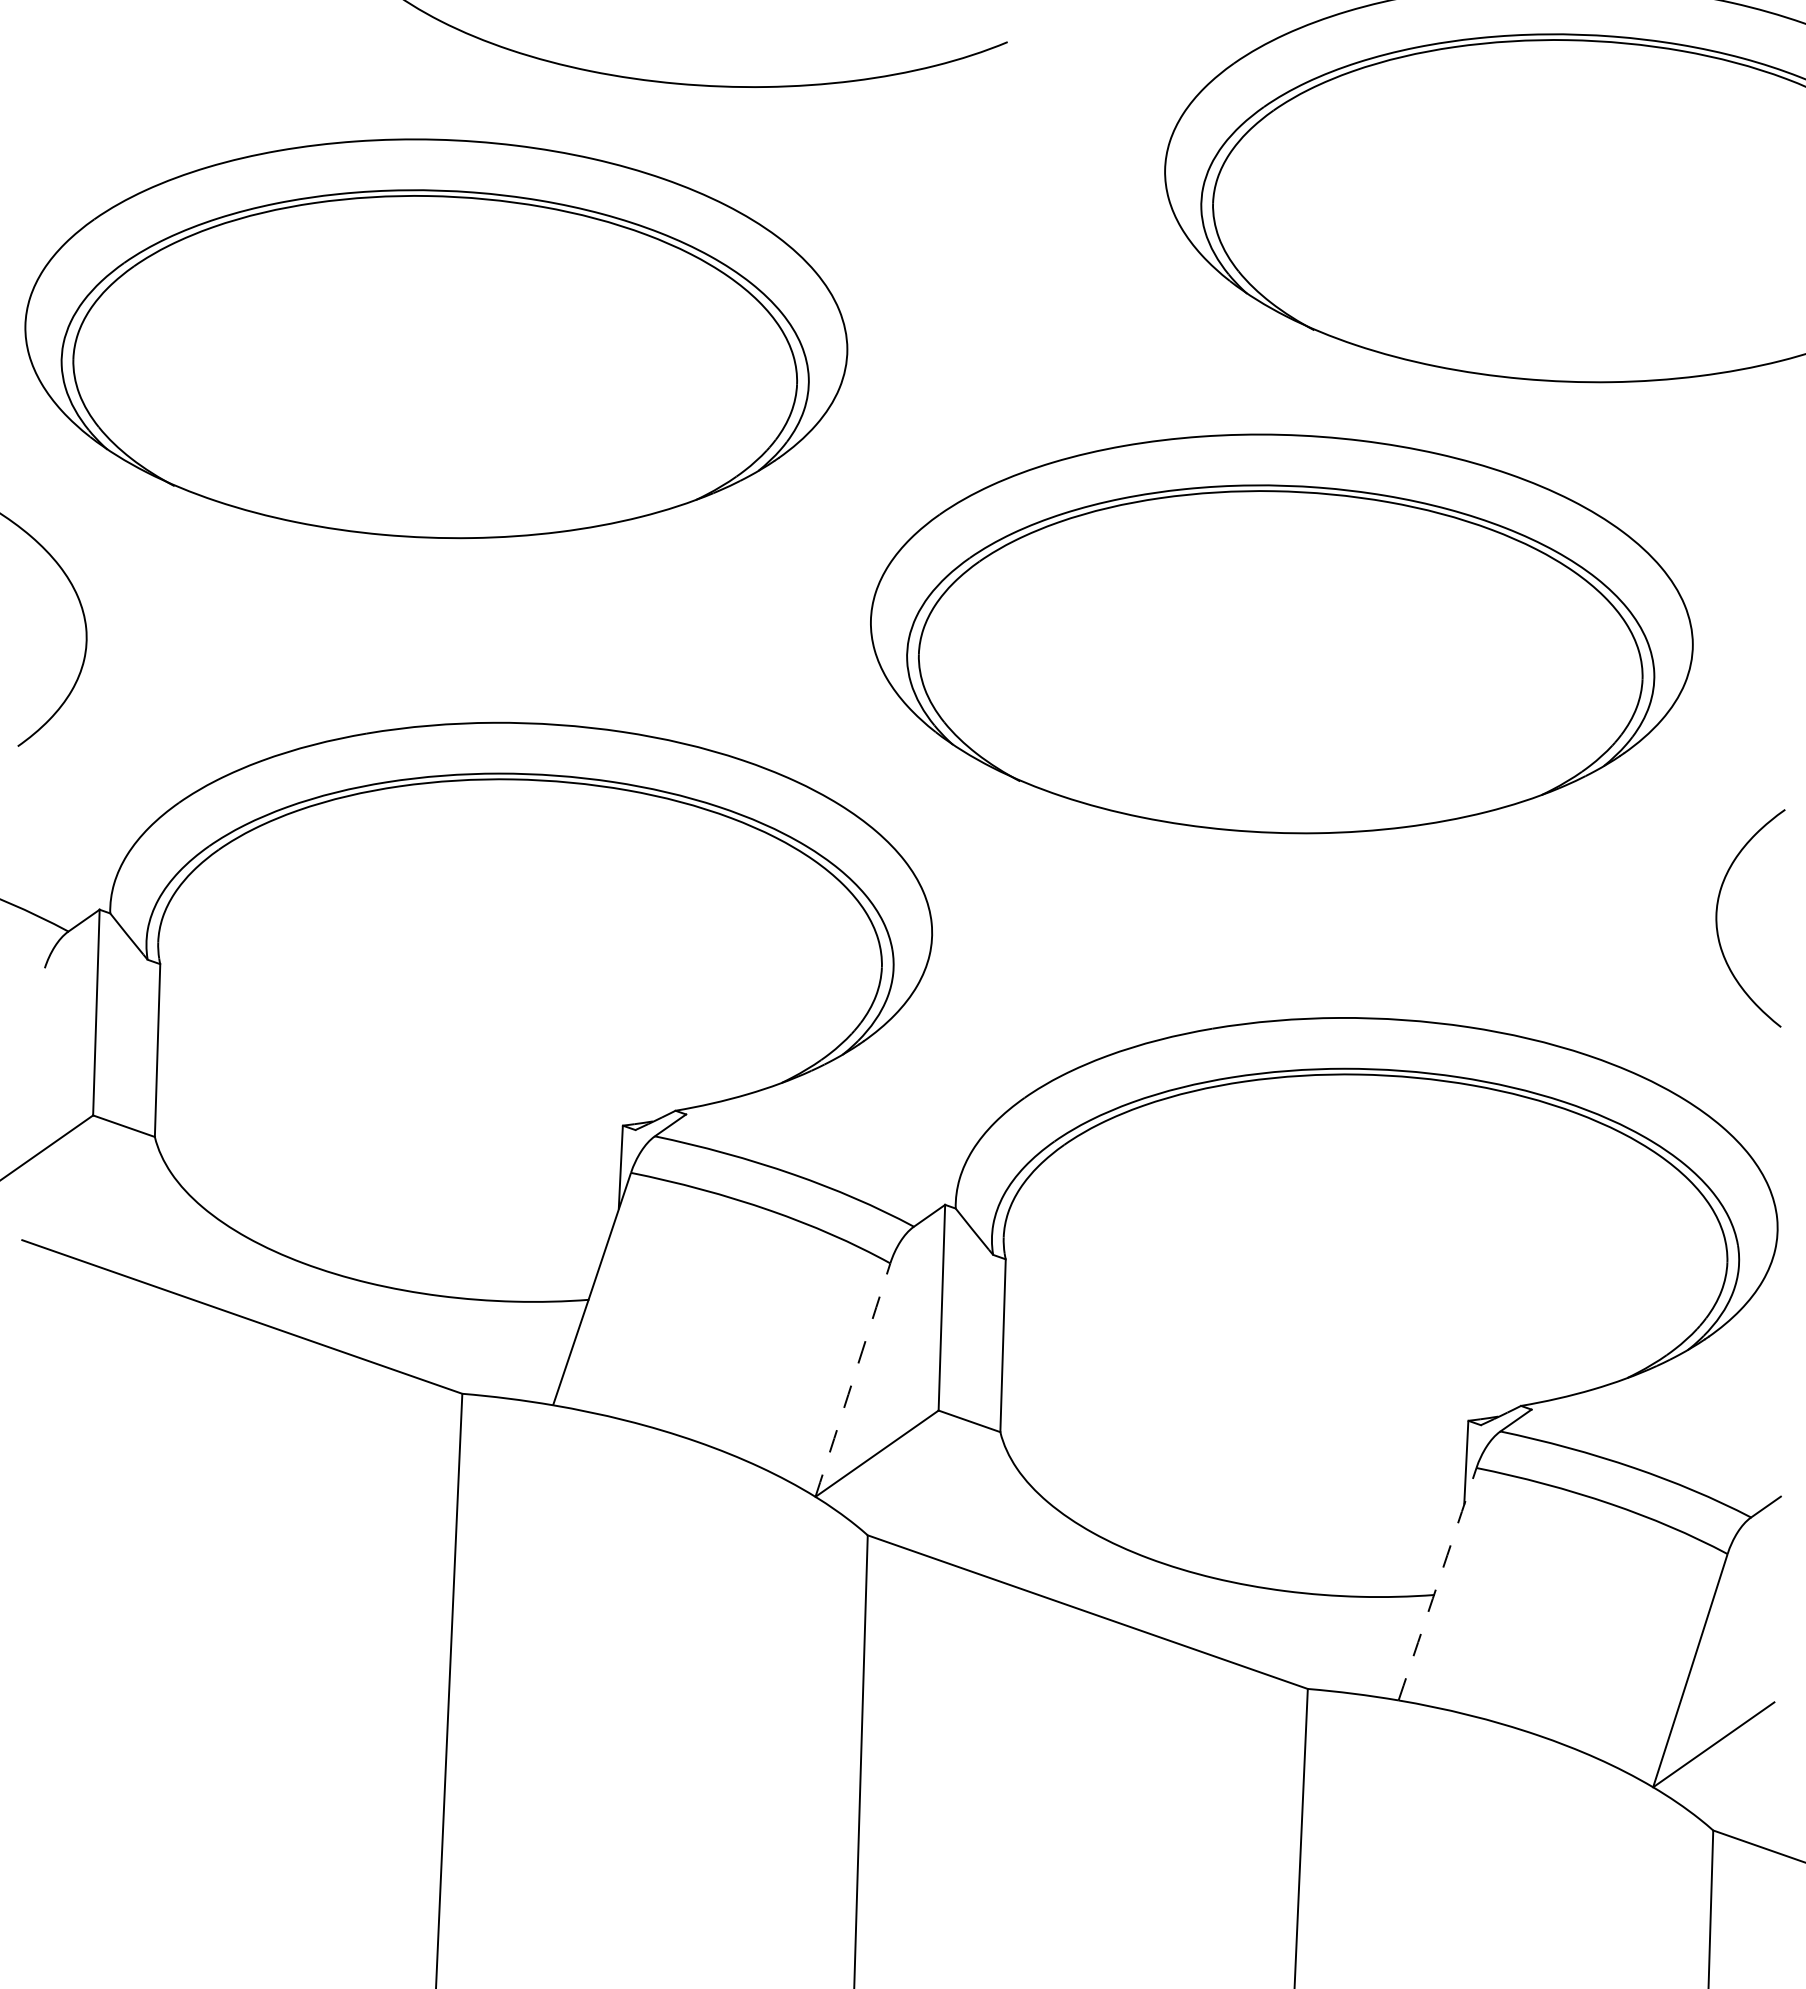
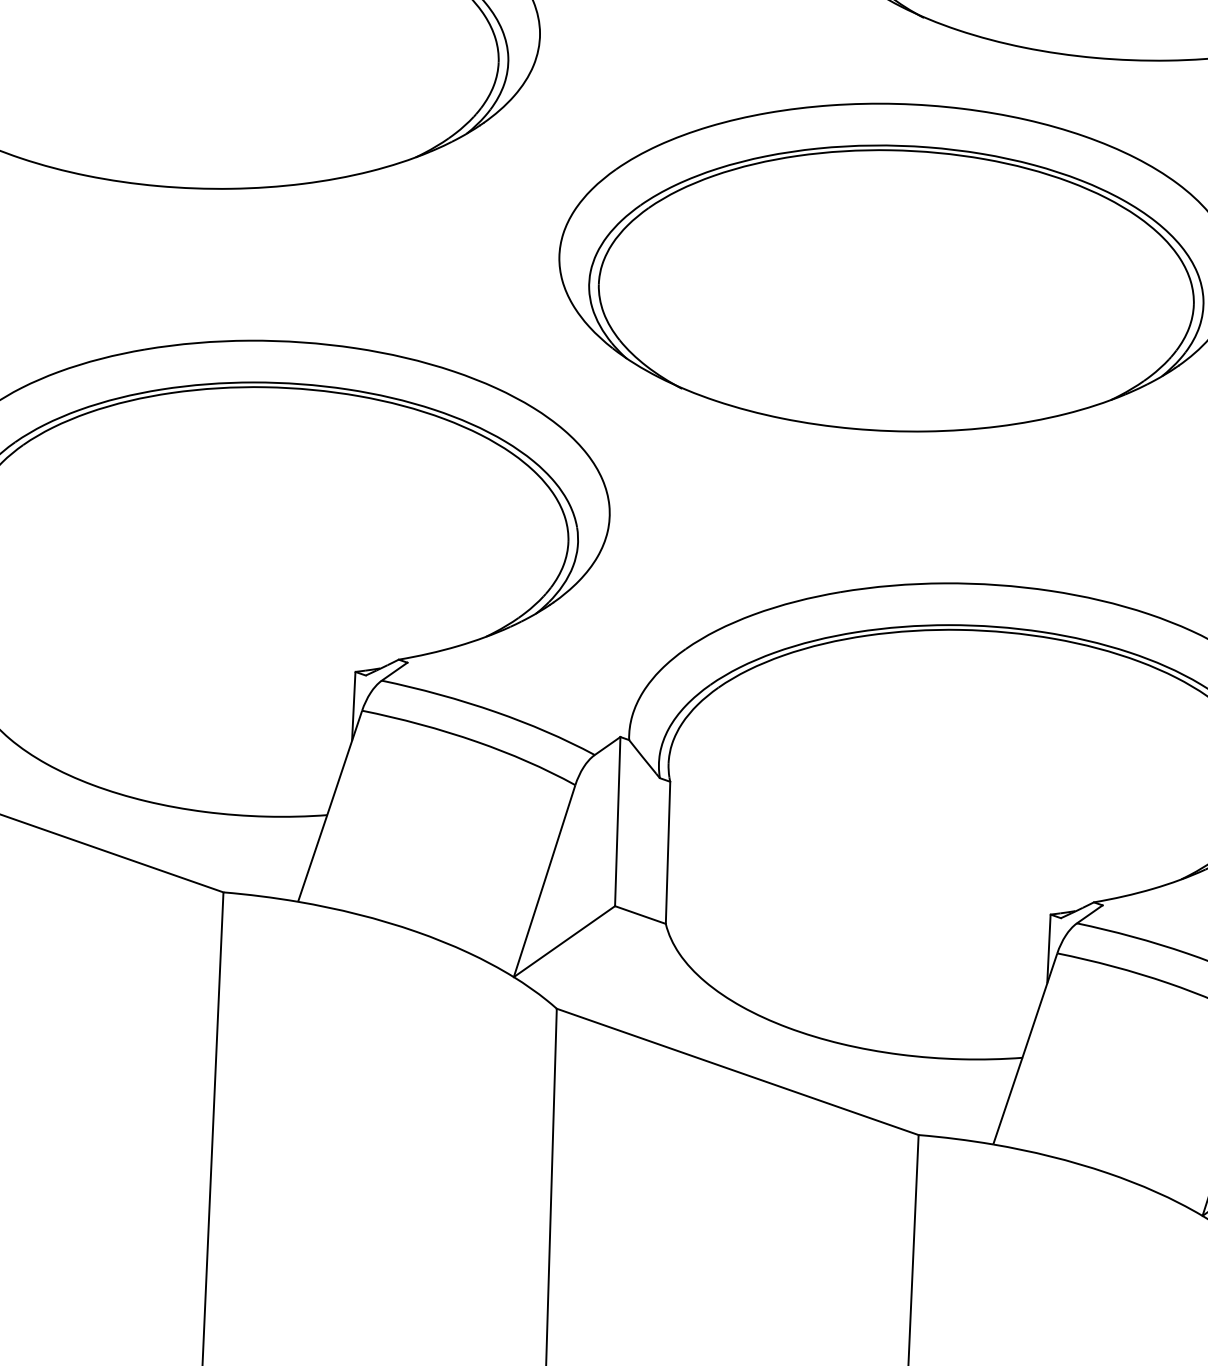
arc: (853, 1380) -> (545, 881), dashed -> solid
arc: (1437, 1584) -> (1025, 1049), dashed -> solid

